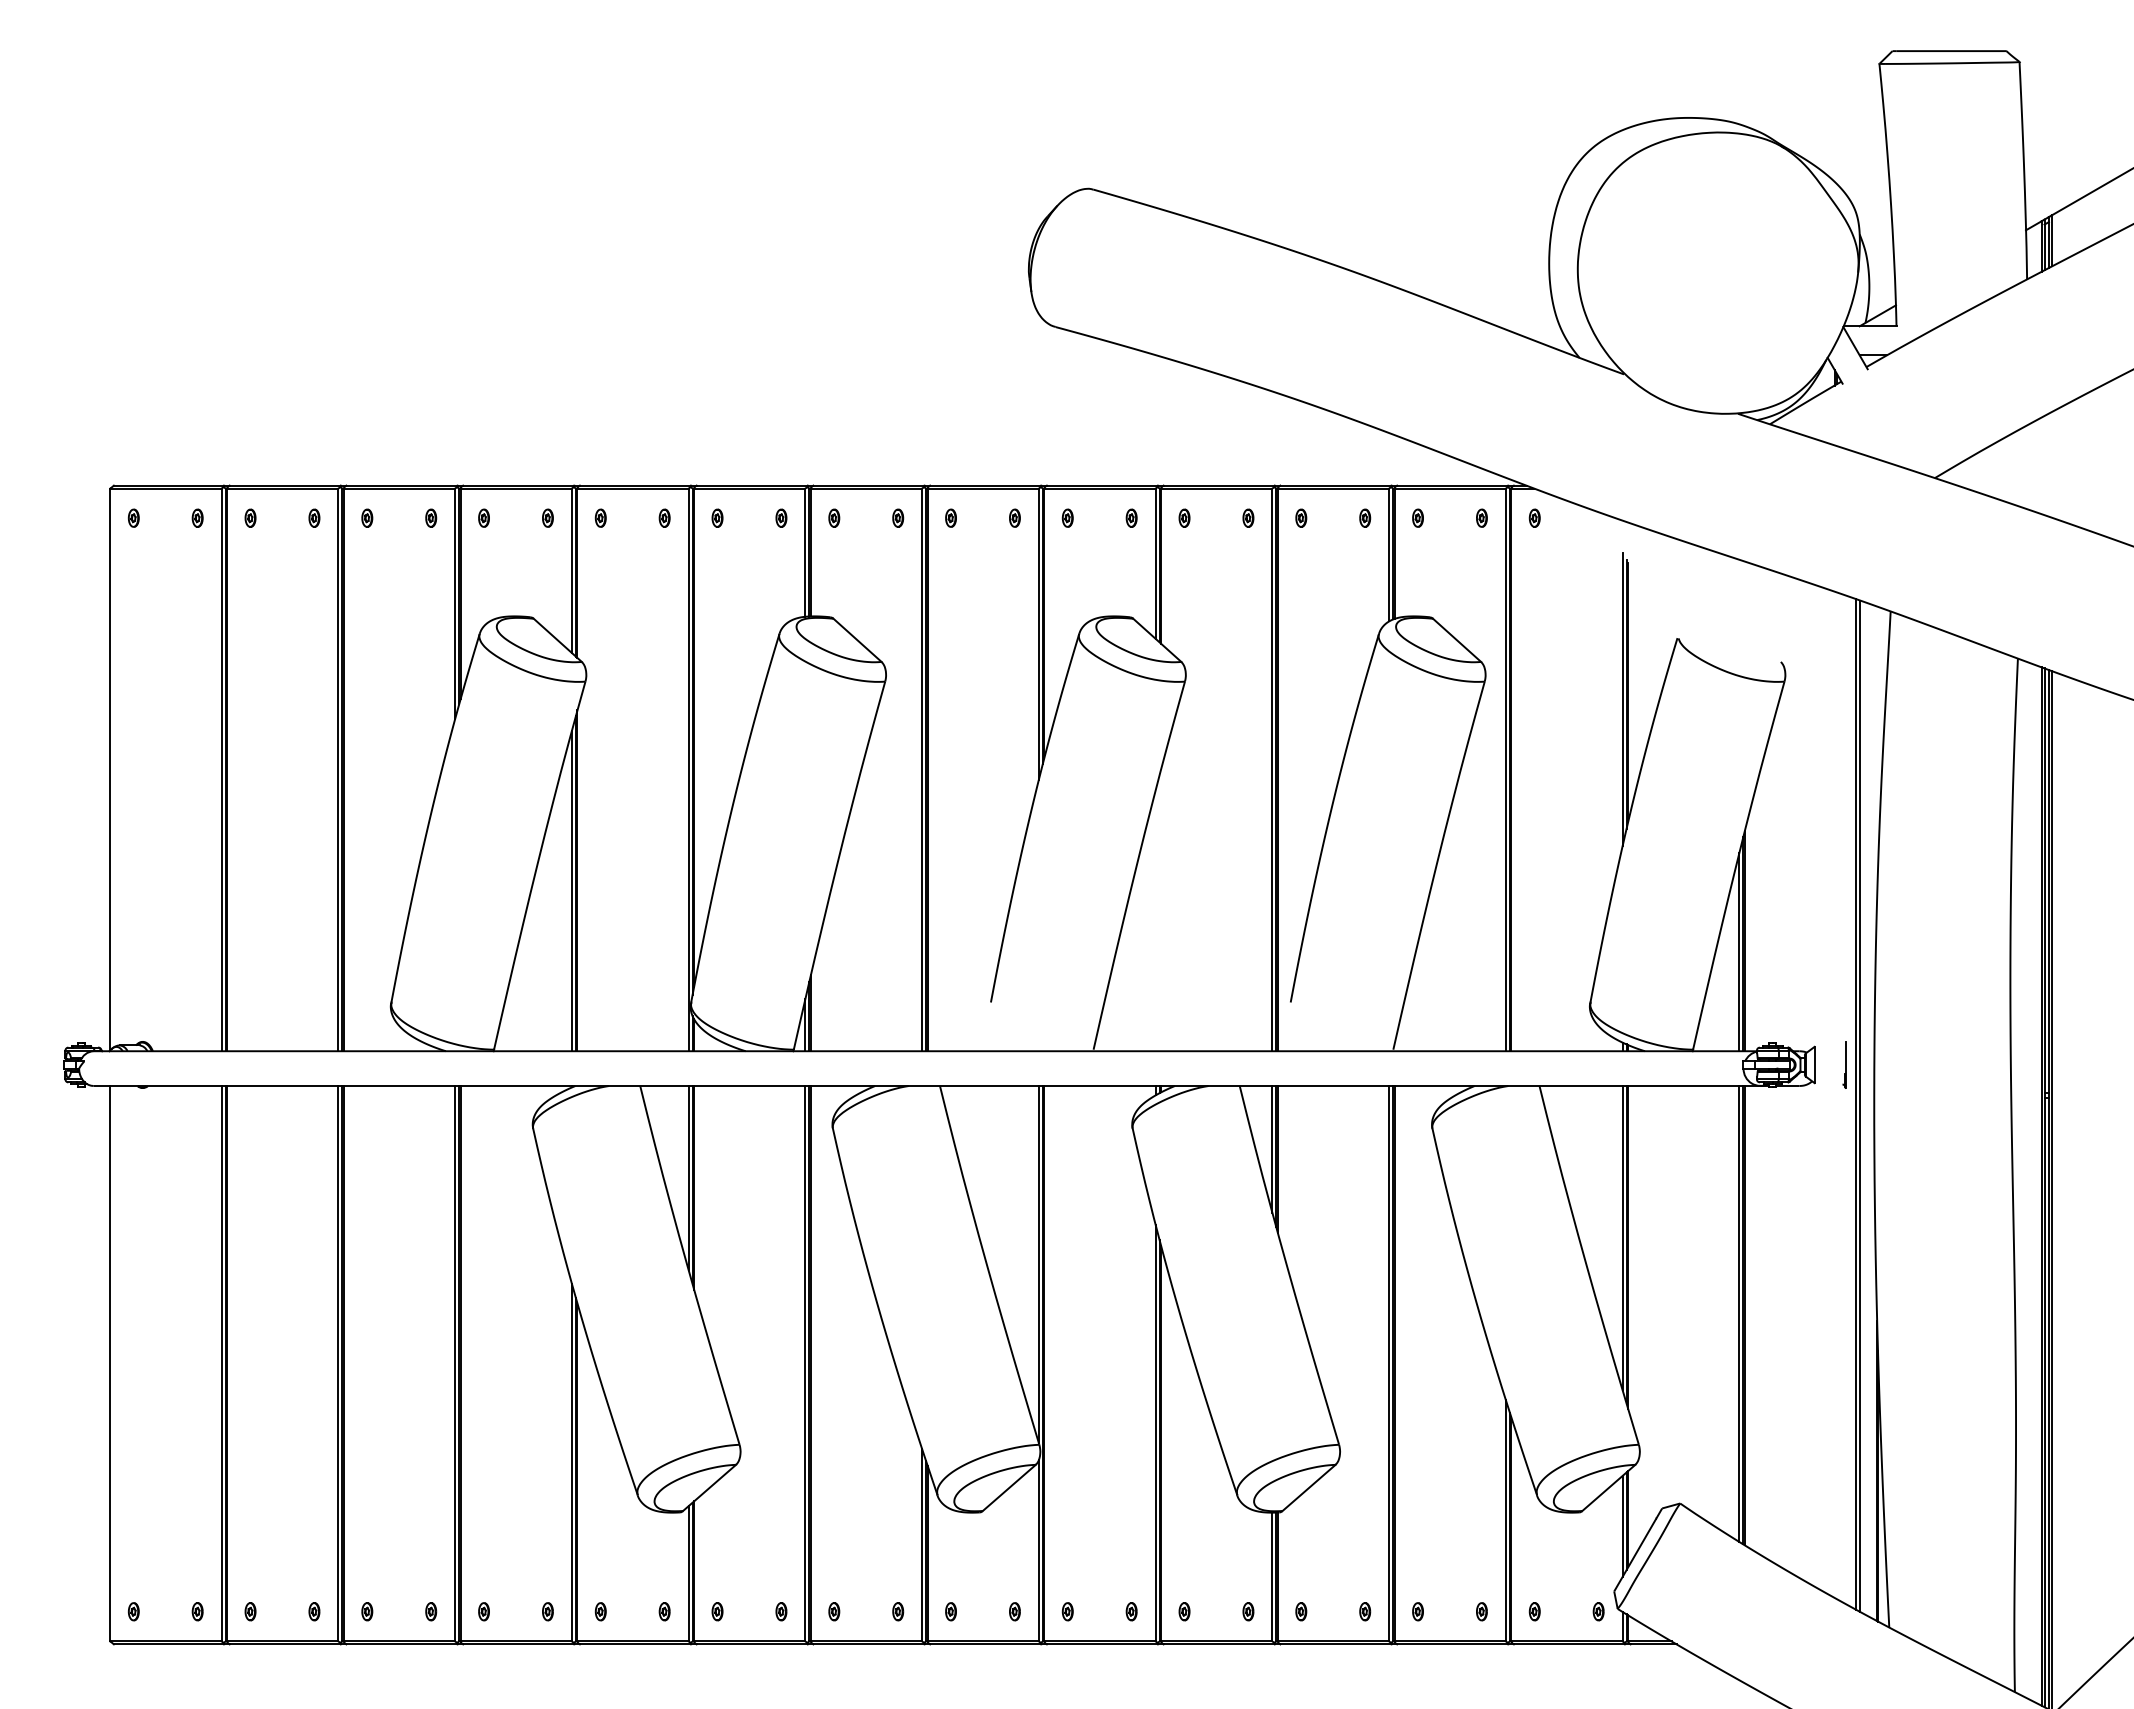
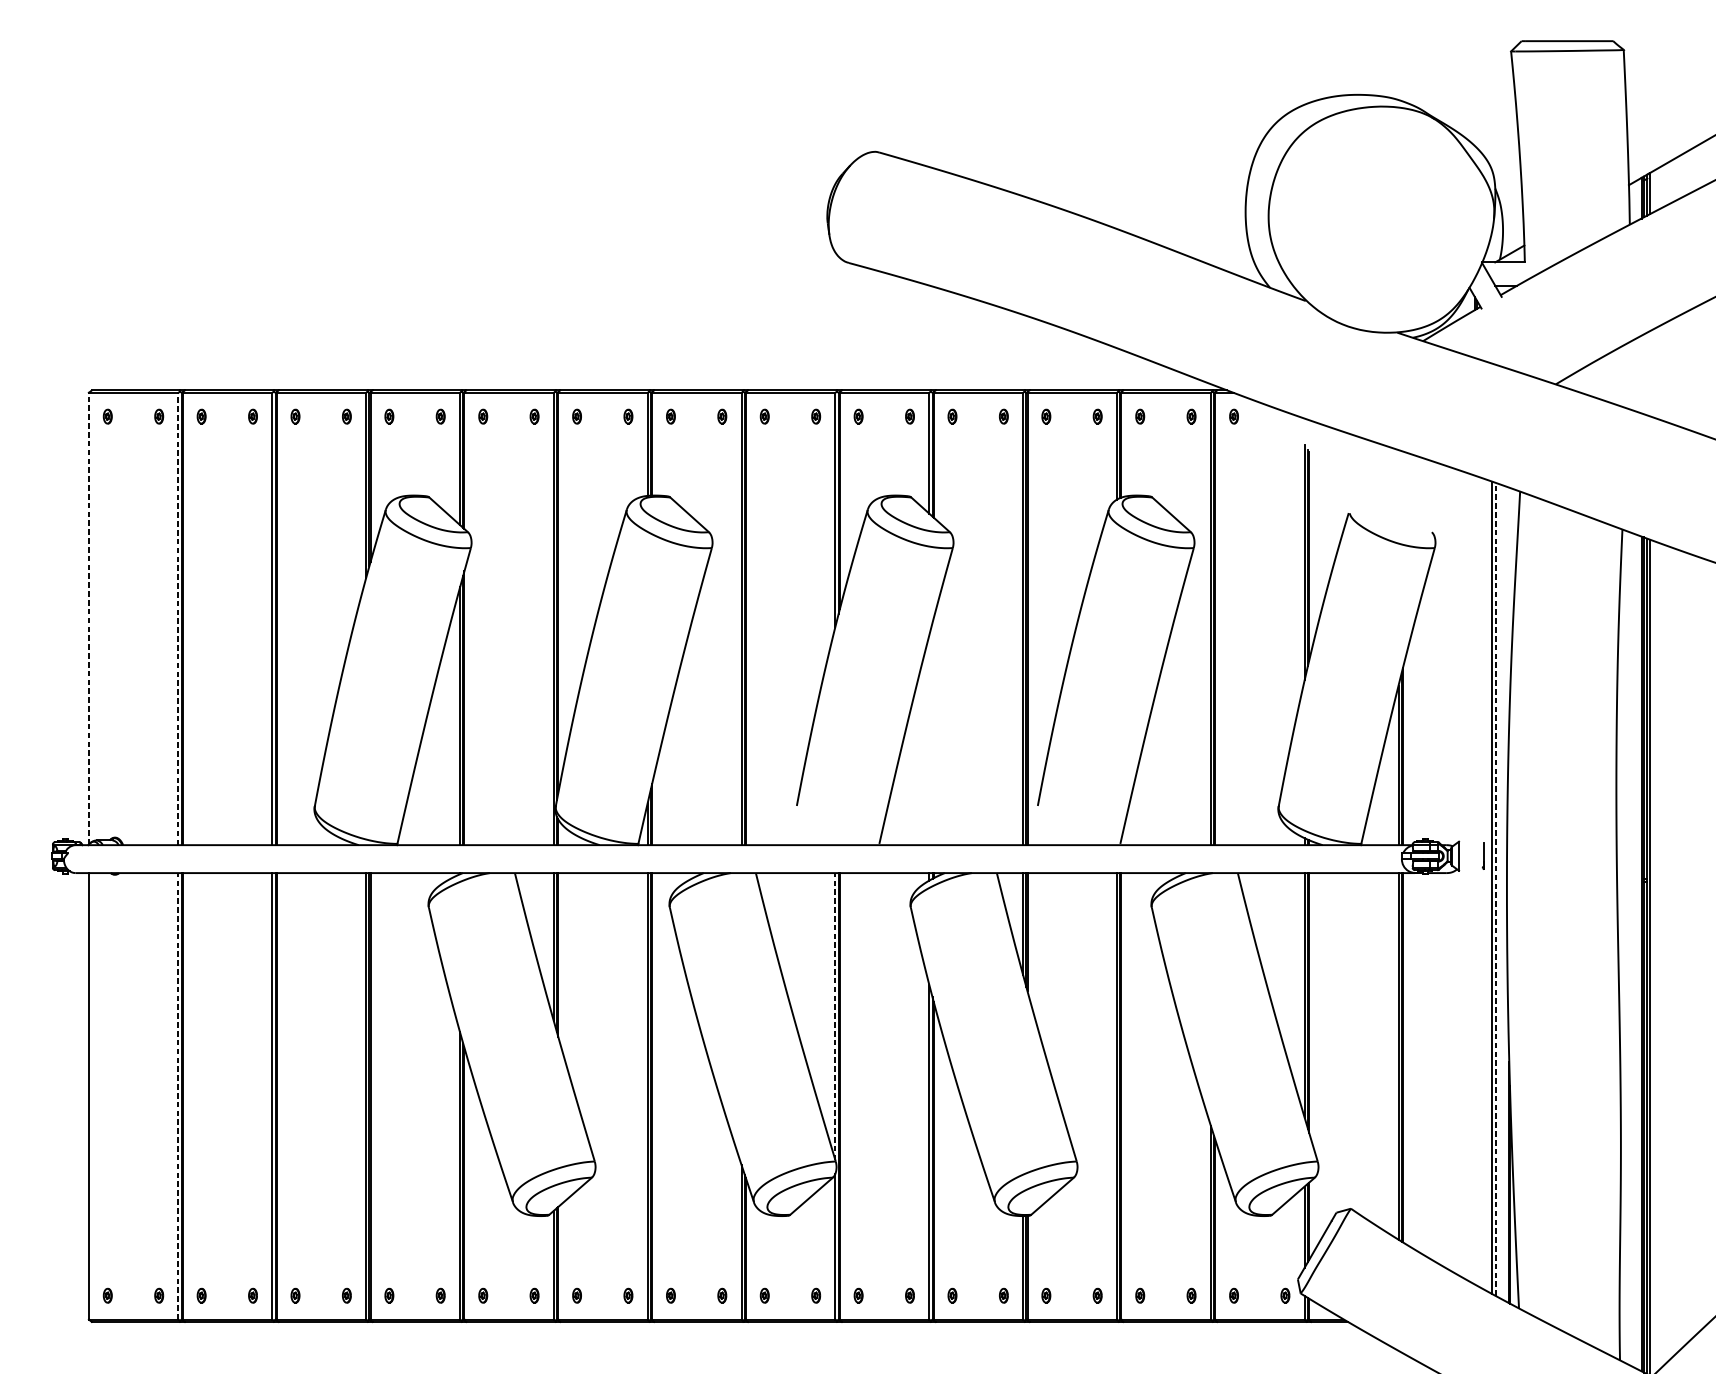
line: (110, 769) -> (89, 618), solid -> dashed
line: (221, 769) -> (178, 618), solid -> dashed
part: (1844, 1064) -> (1483, 855), size x0.7
line: (1860, 1106) -> (1495, 889), solid -> dashed
line: (1038, 1264) -> (835, 1016), solid -> dashed
line: (221, 1363) -> (178, 1096), solid -> dashed

